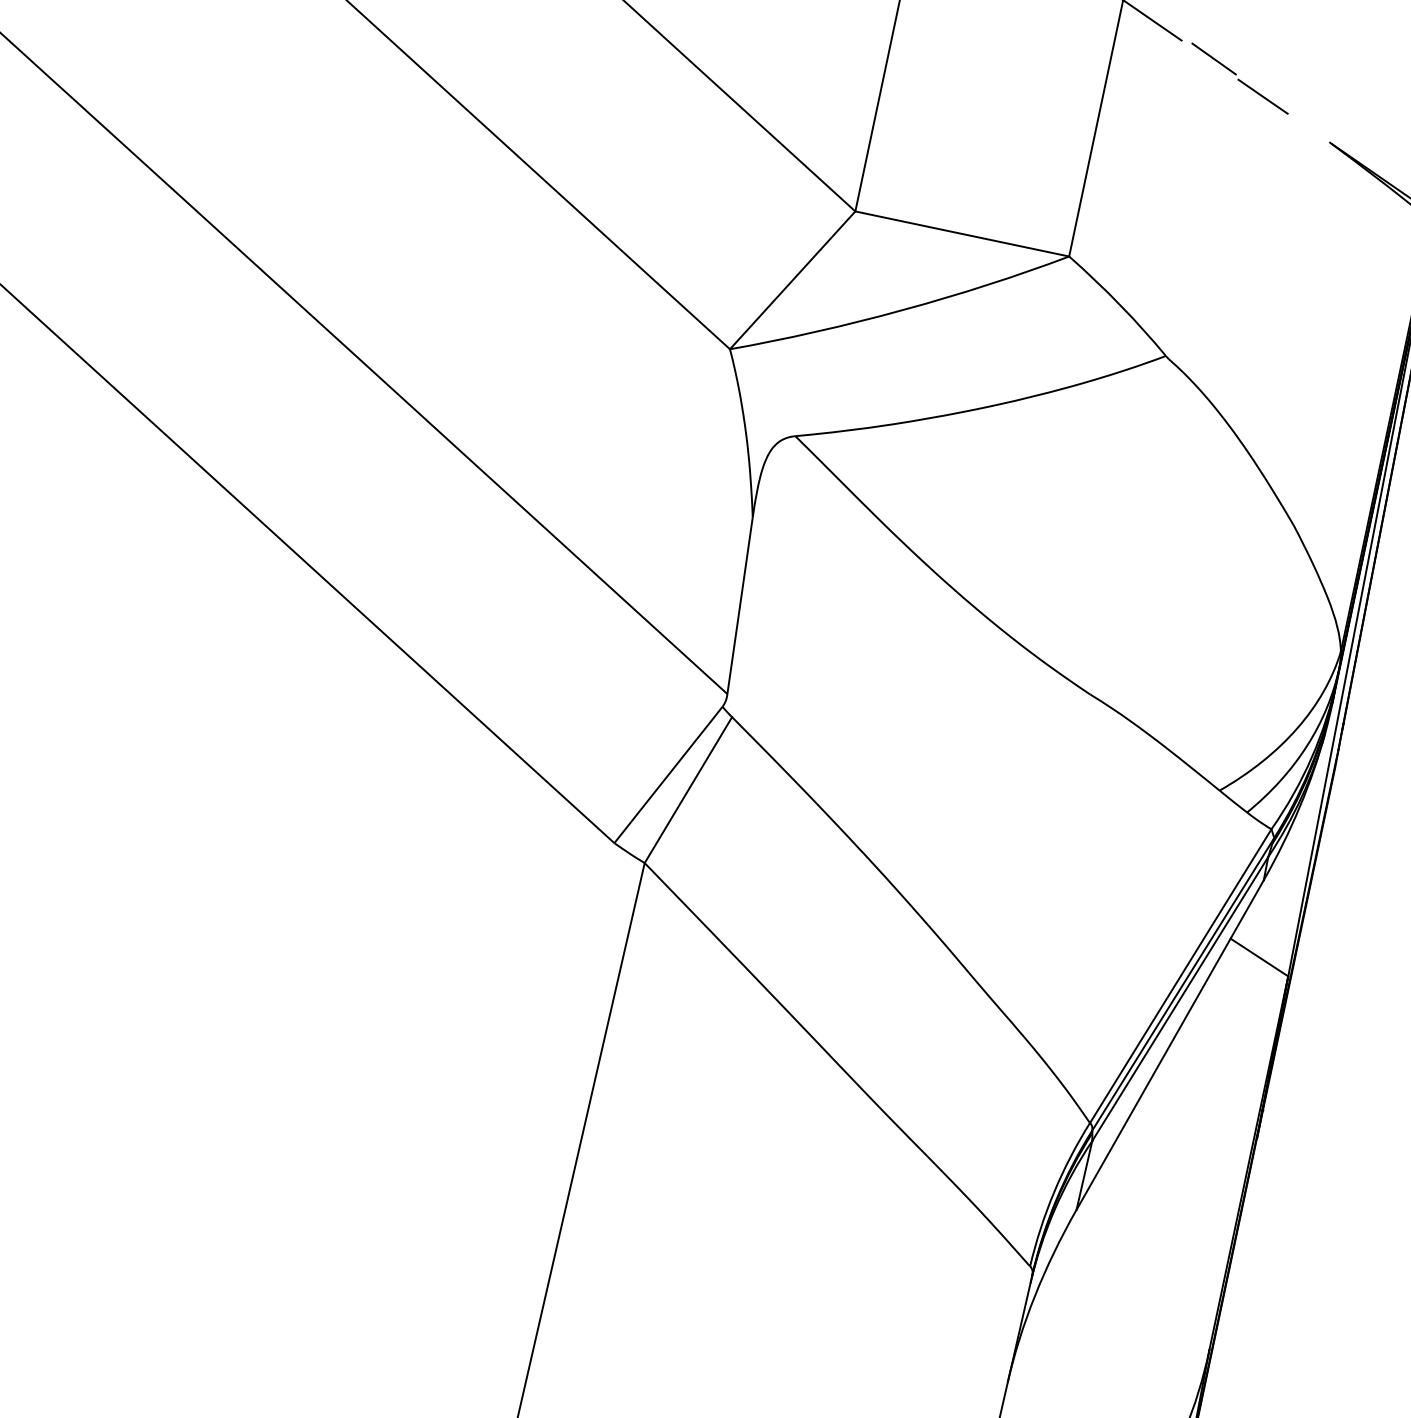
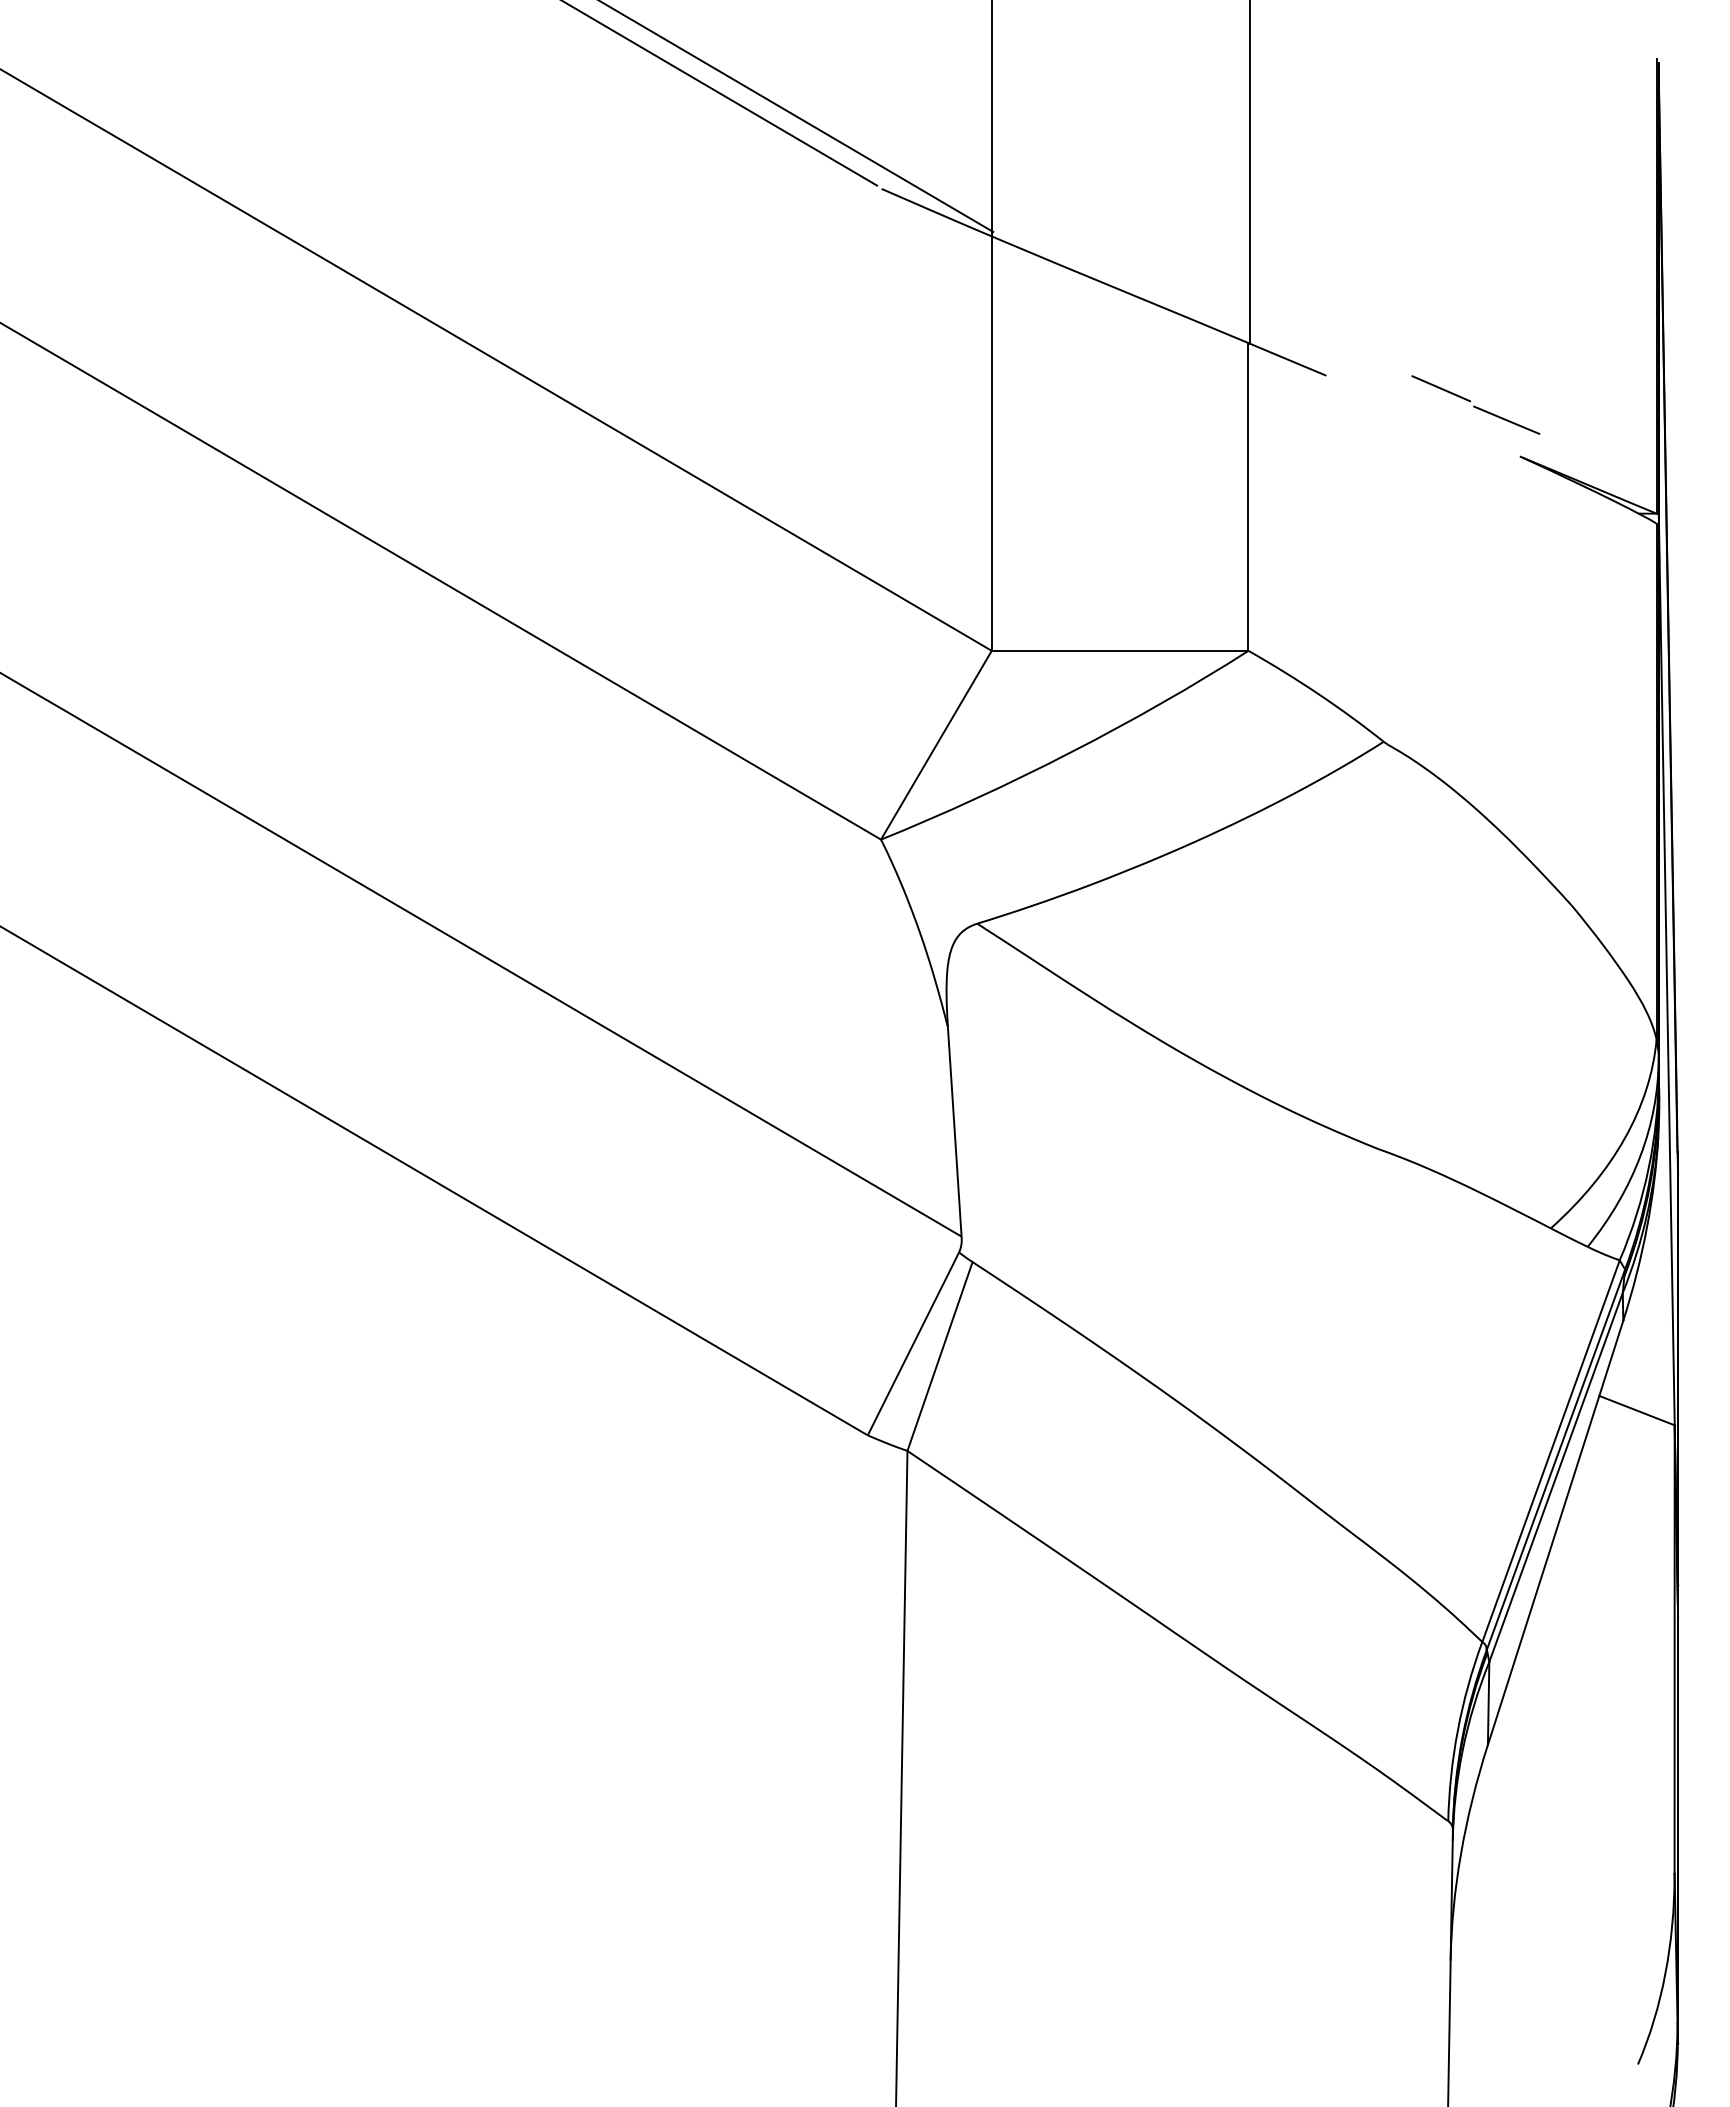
part: (1239, 78) -> (1475, 404), moved

